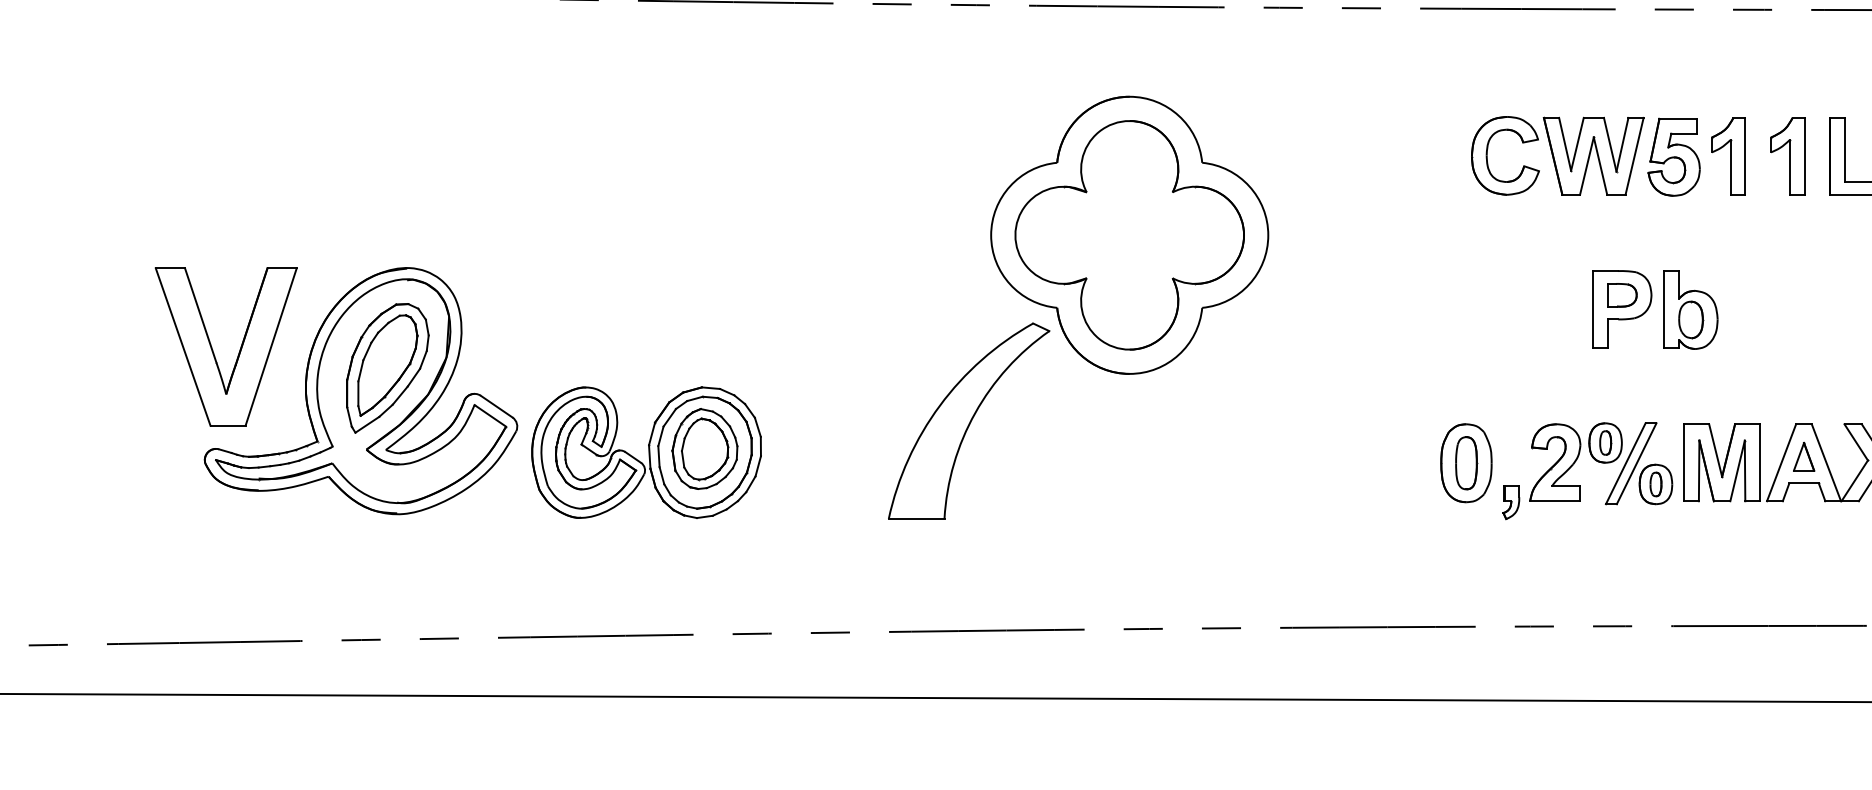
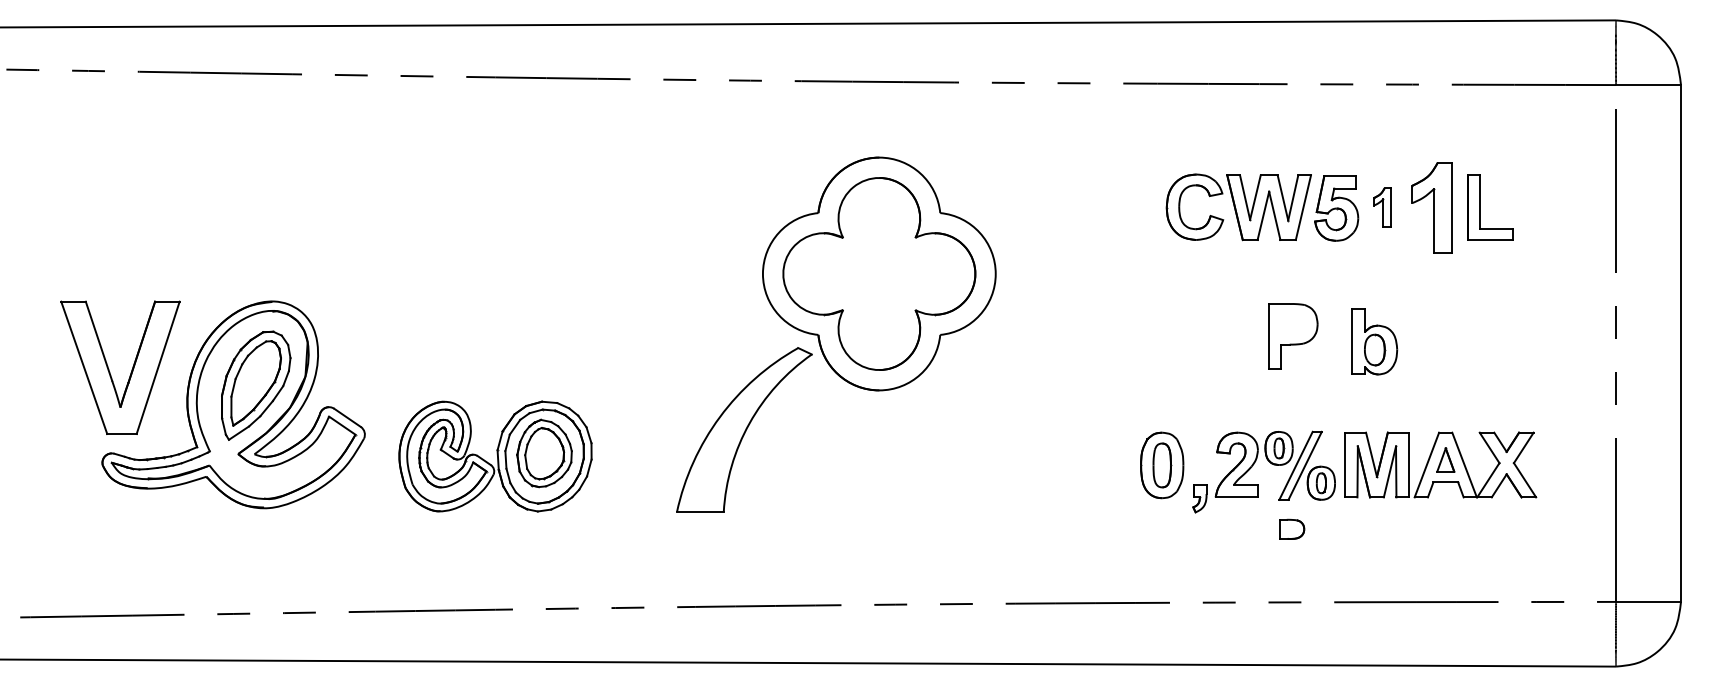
part: (1727, 156) -> (1381, 207), size x0.6
part: (1787, 156) -> (1431, 207), size x1.4
part: (1622, 294) -> (1292, 528), moved
part: (1690, 309) -> (1374, 341), moved
part: (646, 452) -> (495, 456), moved

